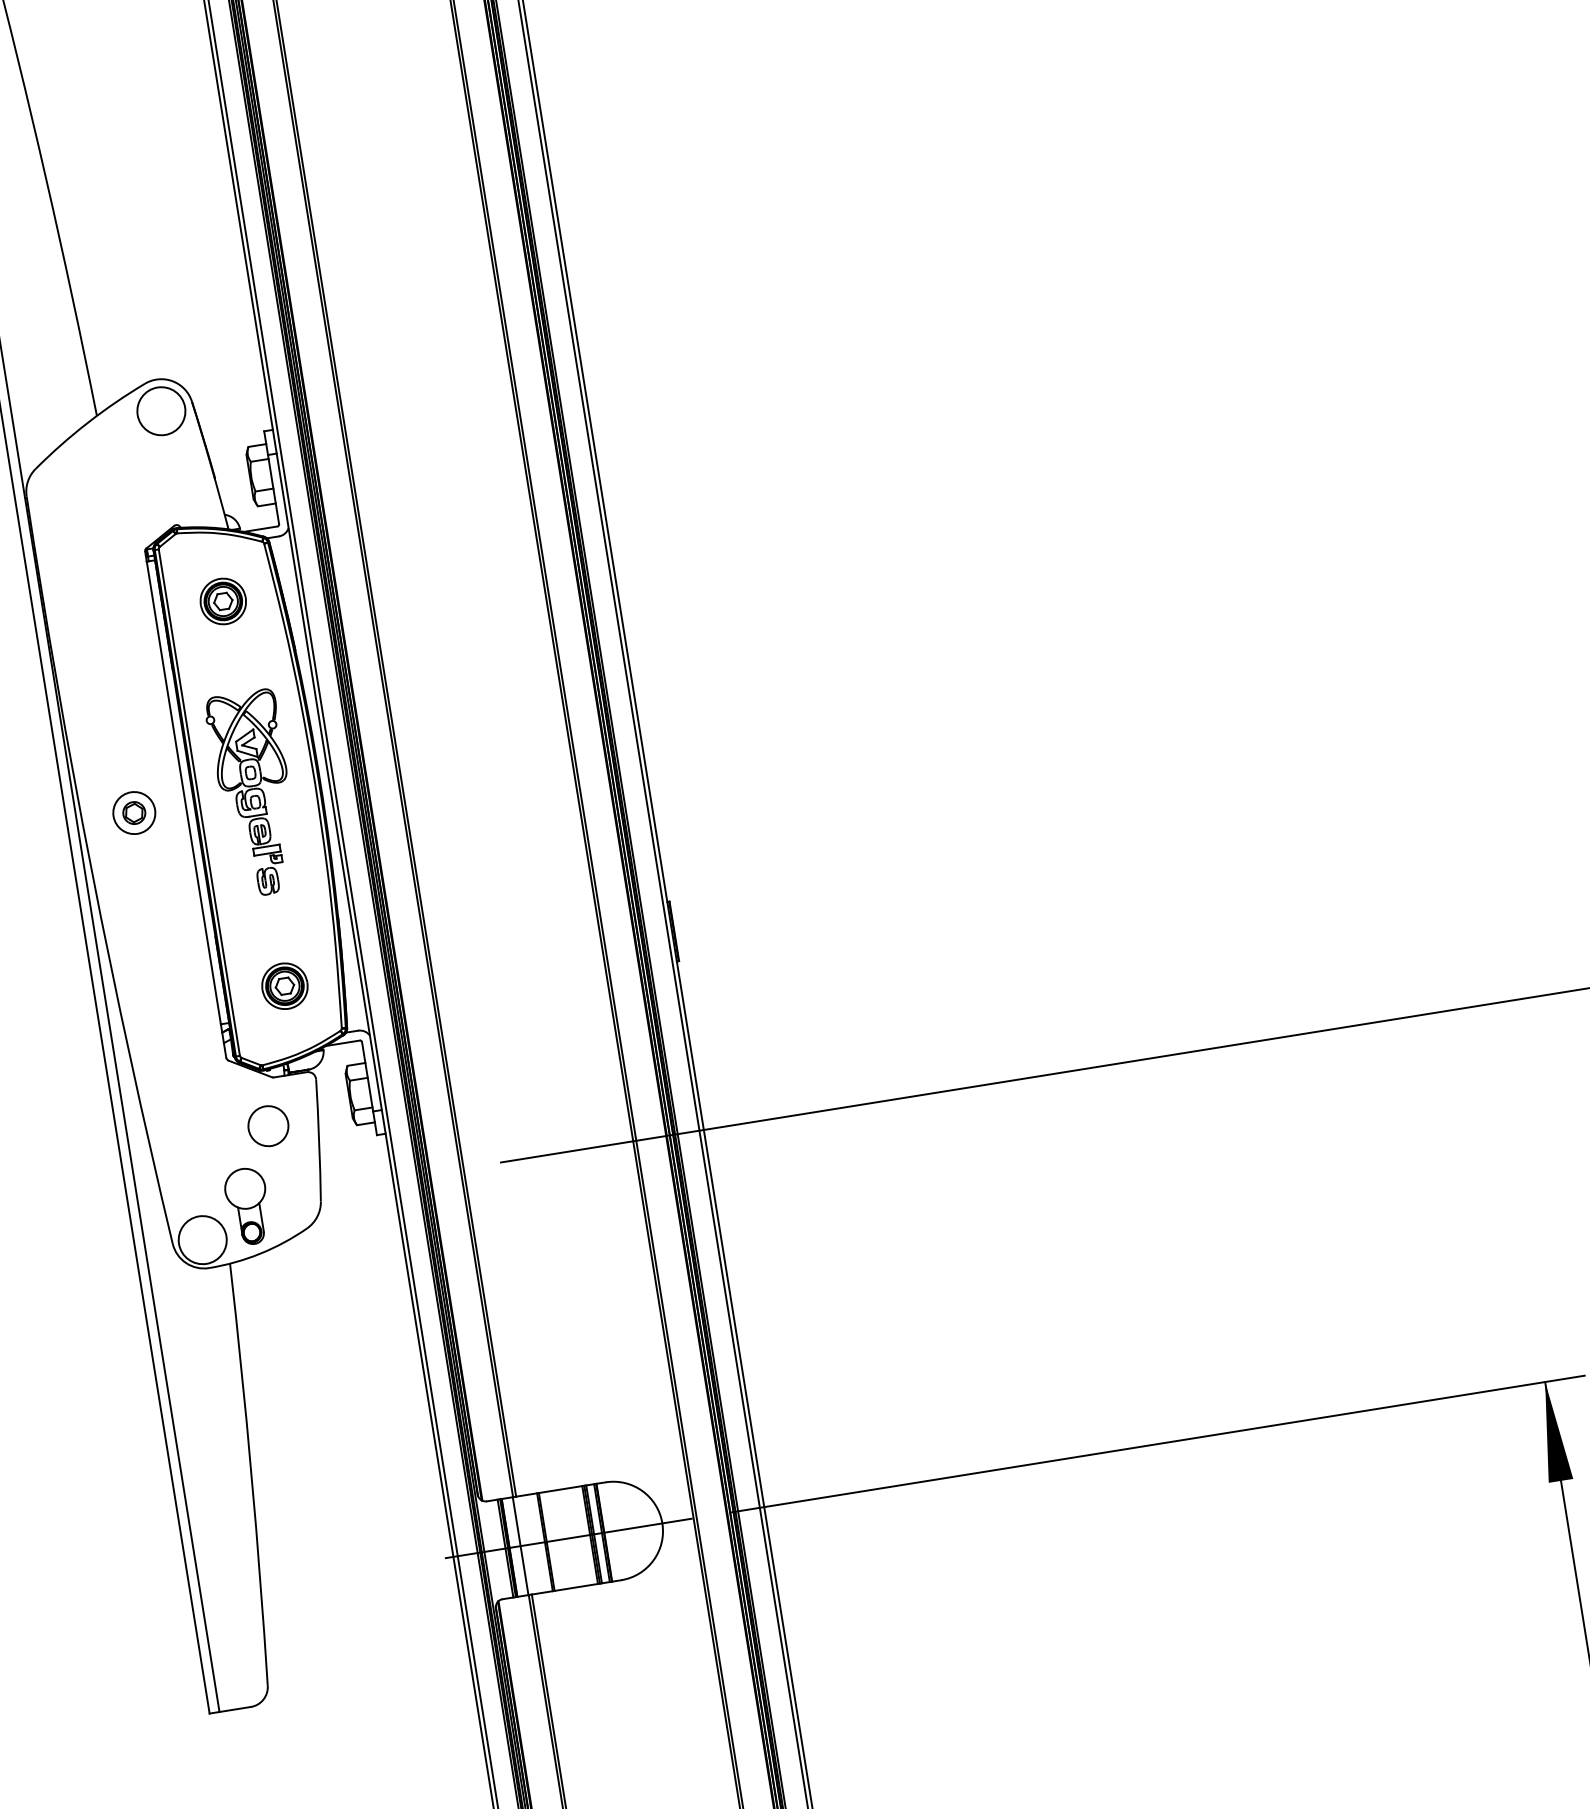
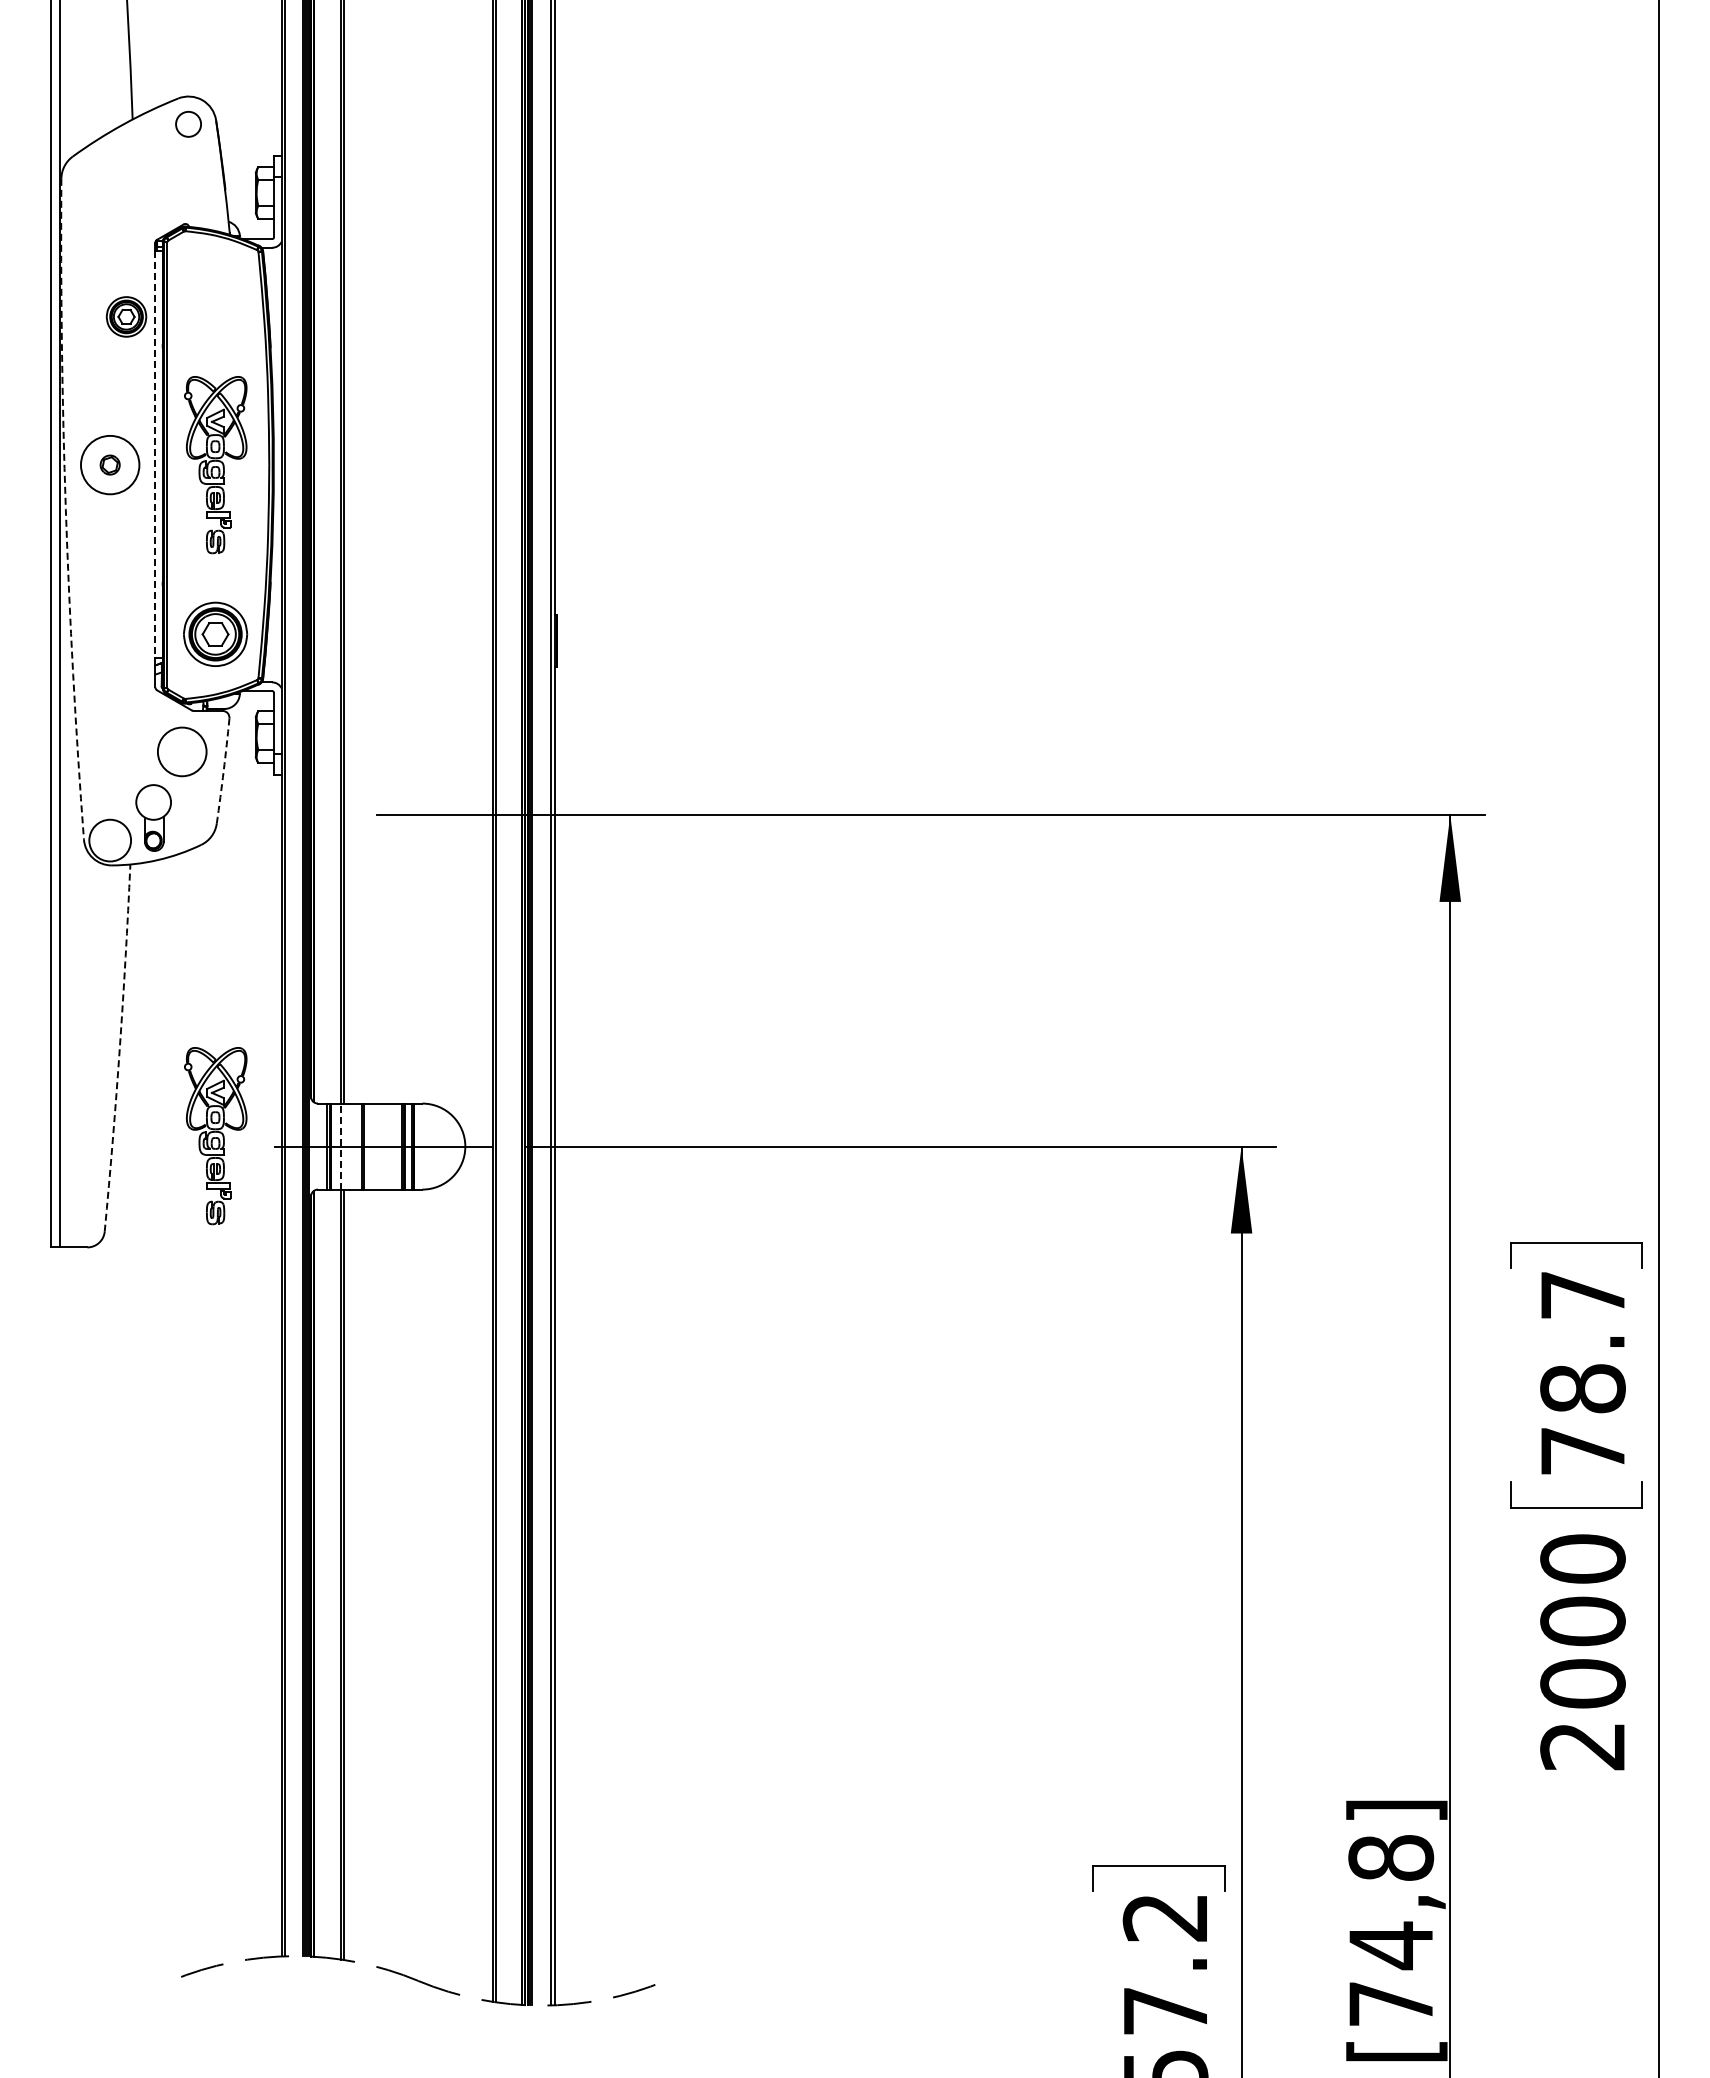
circle: (161, 411) -> (188, 124), size x0.6
part: (223, 601) -> (126, 316), moved
line: (184, 793) -> (155, 455), solid -> dashed
circle: (133, 812) -> (109, 464), size x1.6
arc: (91, 871) -> (65, 509), solid -> dashed
part: (284, 985) -> (215, 633), size x1.6
circle: (267, 1125) -> (181, 751), size x1.4
arc: (319, 1140) -> (223, 771), solid -> dashed
arc: (251, 1474) -> (119, 1048), solid -> dashed
line: (520, 1546) -> (340, 1146), solid -> dashed
part: (376, 1557) -> (215, 1136), added

